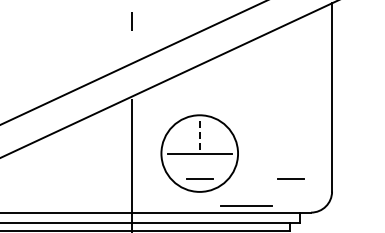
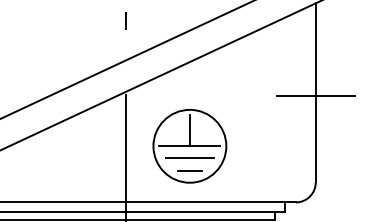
line: (332, 100) -> (316, 95), added
line: (199, 137) -> (189, 130), dashed -> solid
line: (290, 178) -> (276, 169), removed
line: (246, 205) -> (189, 157), moved

